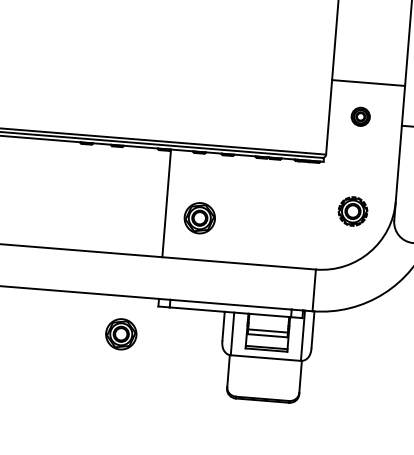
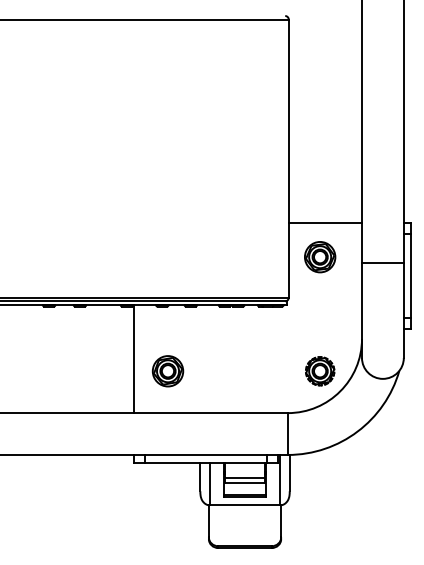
part: (360, 117) -> (320, 257), size x1.67
part: (353, 211) -> (320, 371), moved
part: (120, 334) -> (98, 493), removed

